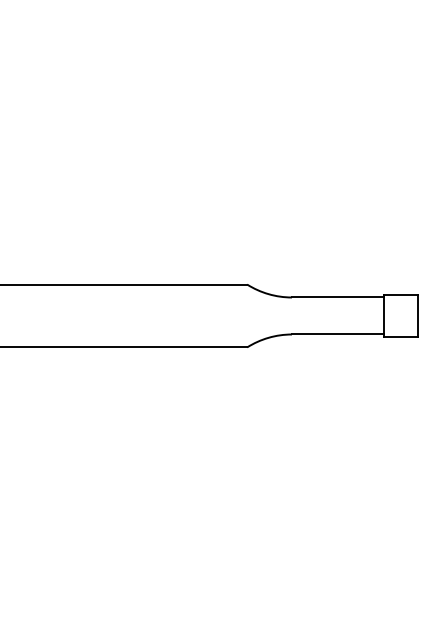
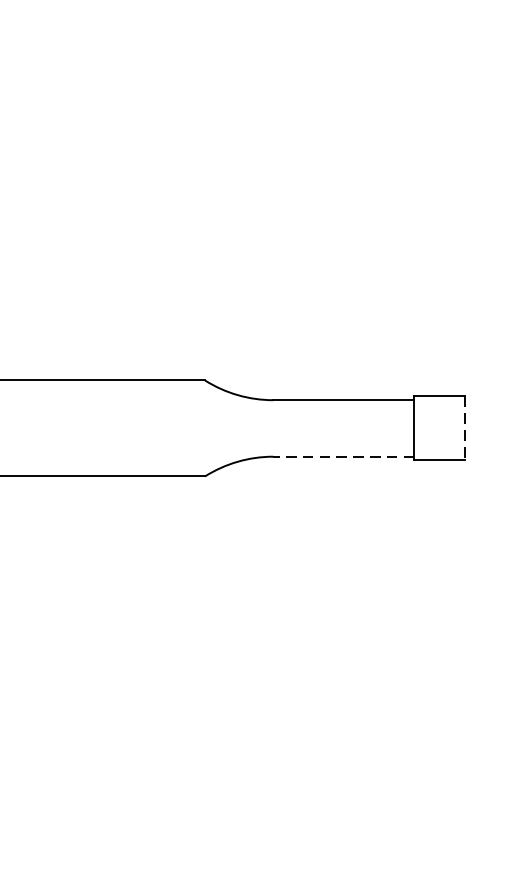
line: (417, 316) -> (465, 429), solid -> dashed
line: (337, 334) -> (342, 456), solid -> dashed

